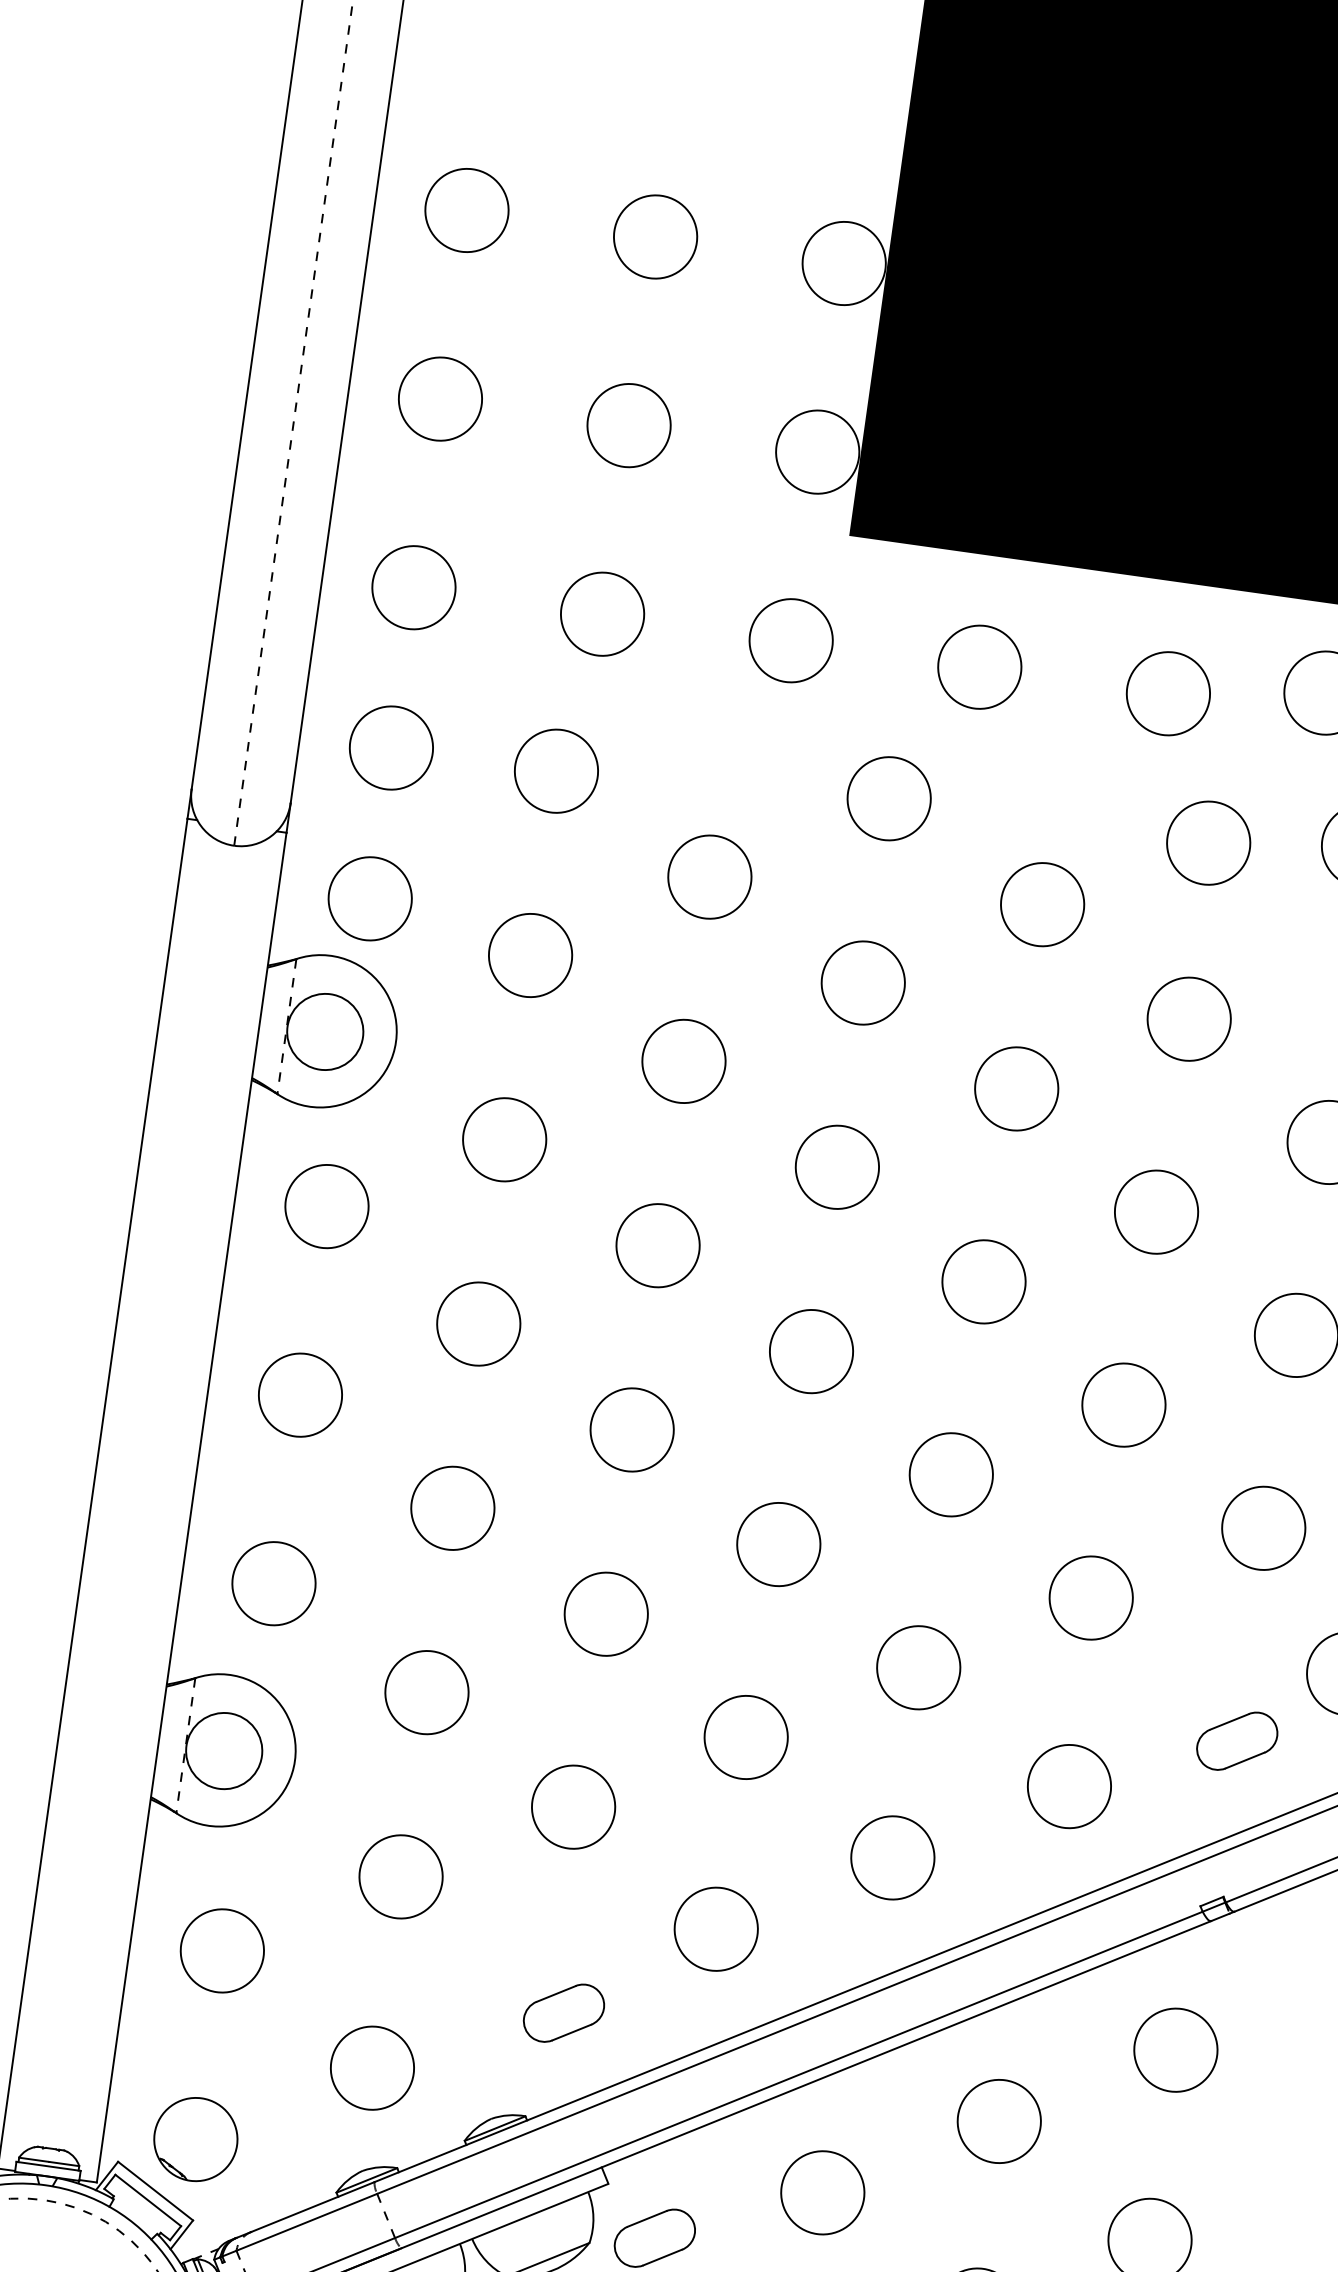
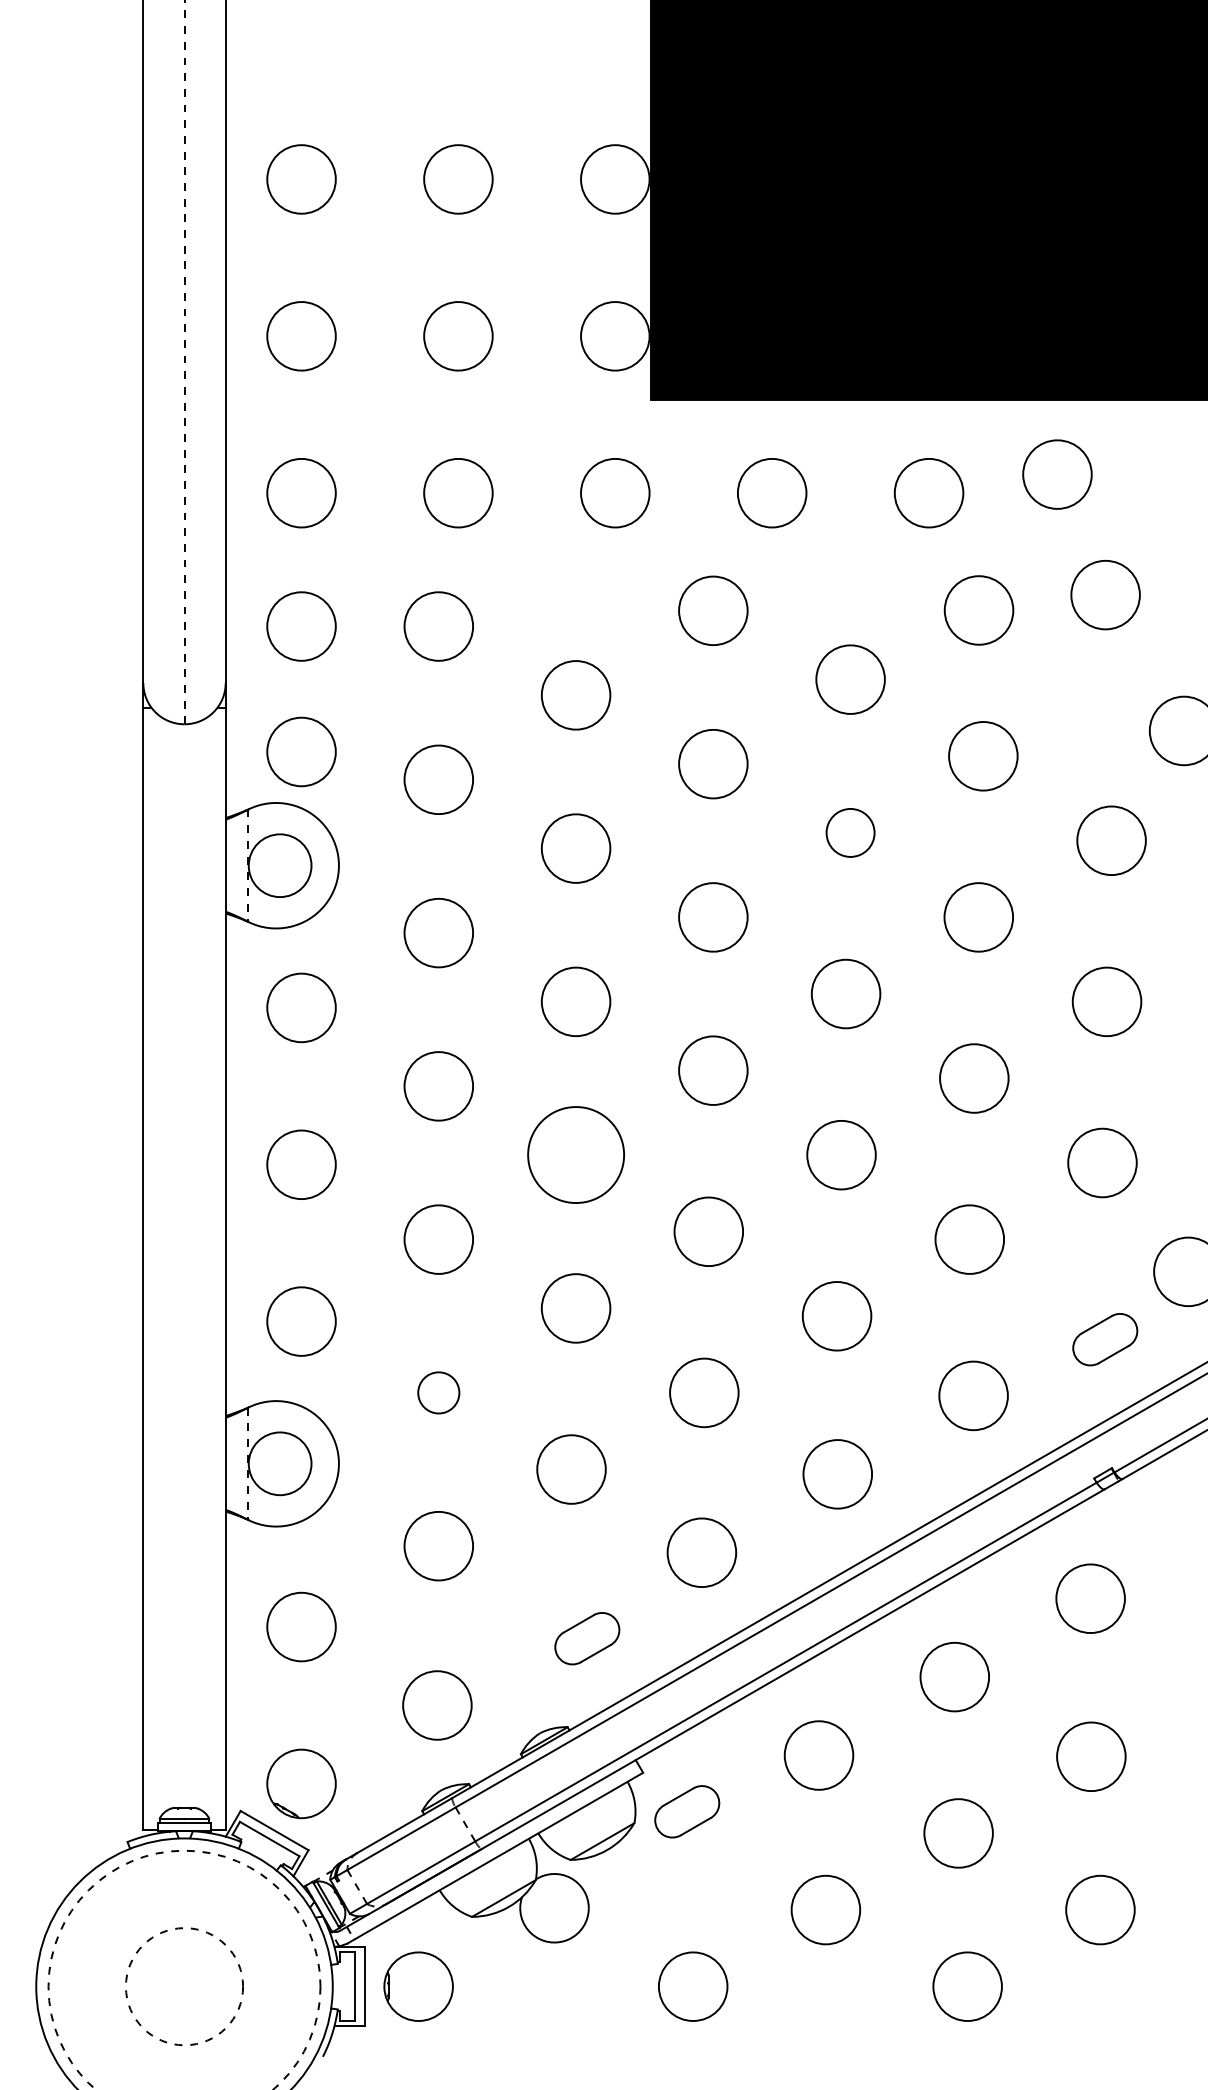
circle: (1016, 1088) -> (850, 832), size x0.7
circle: (631, 1430) -> (575, 1155), size x1.4
circle: (426, 1692) -> (438, 1392), size x0.6

